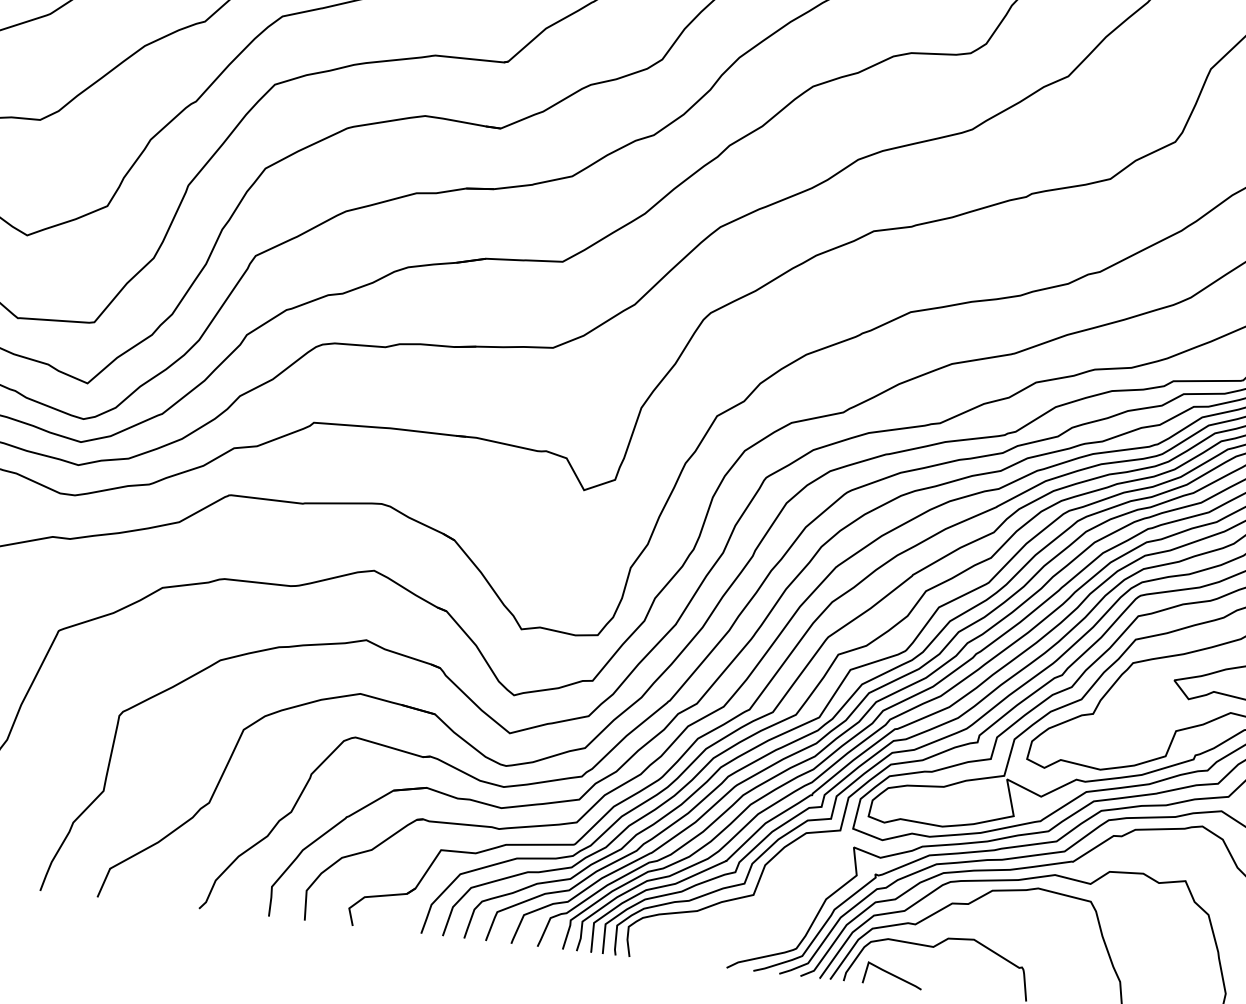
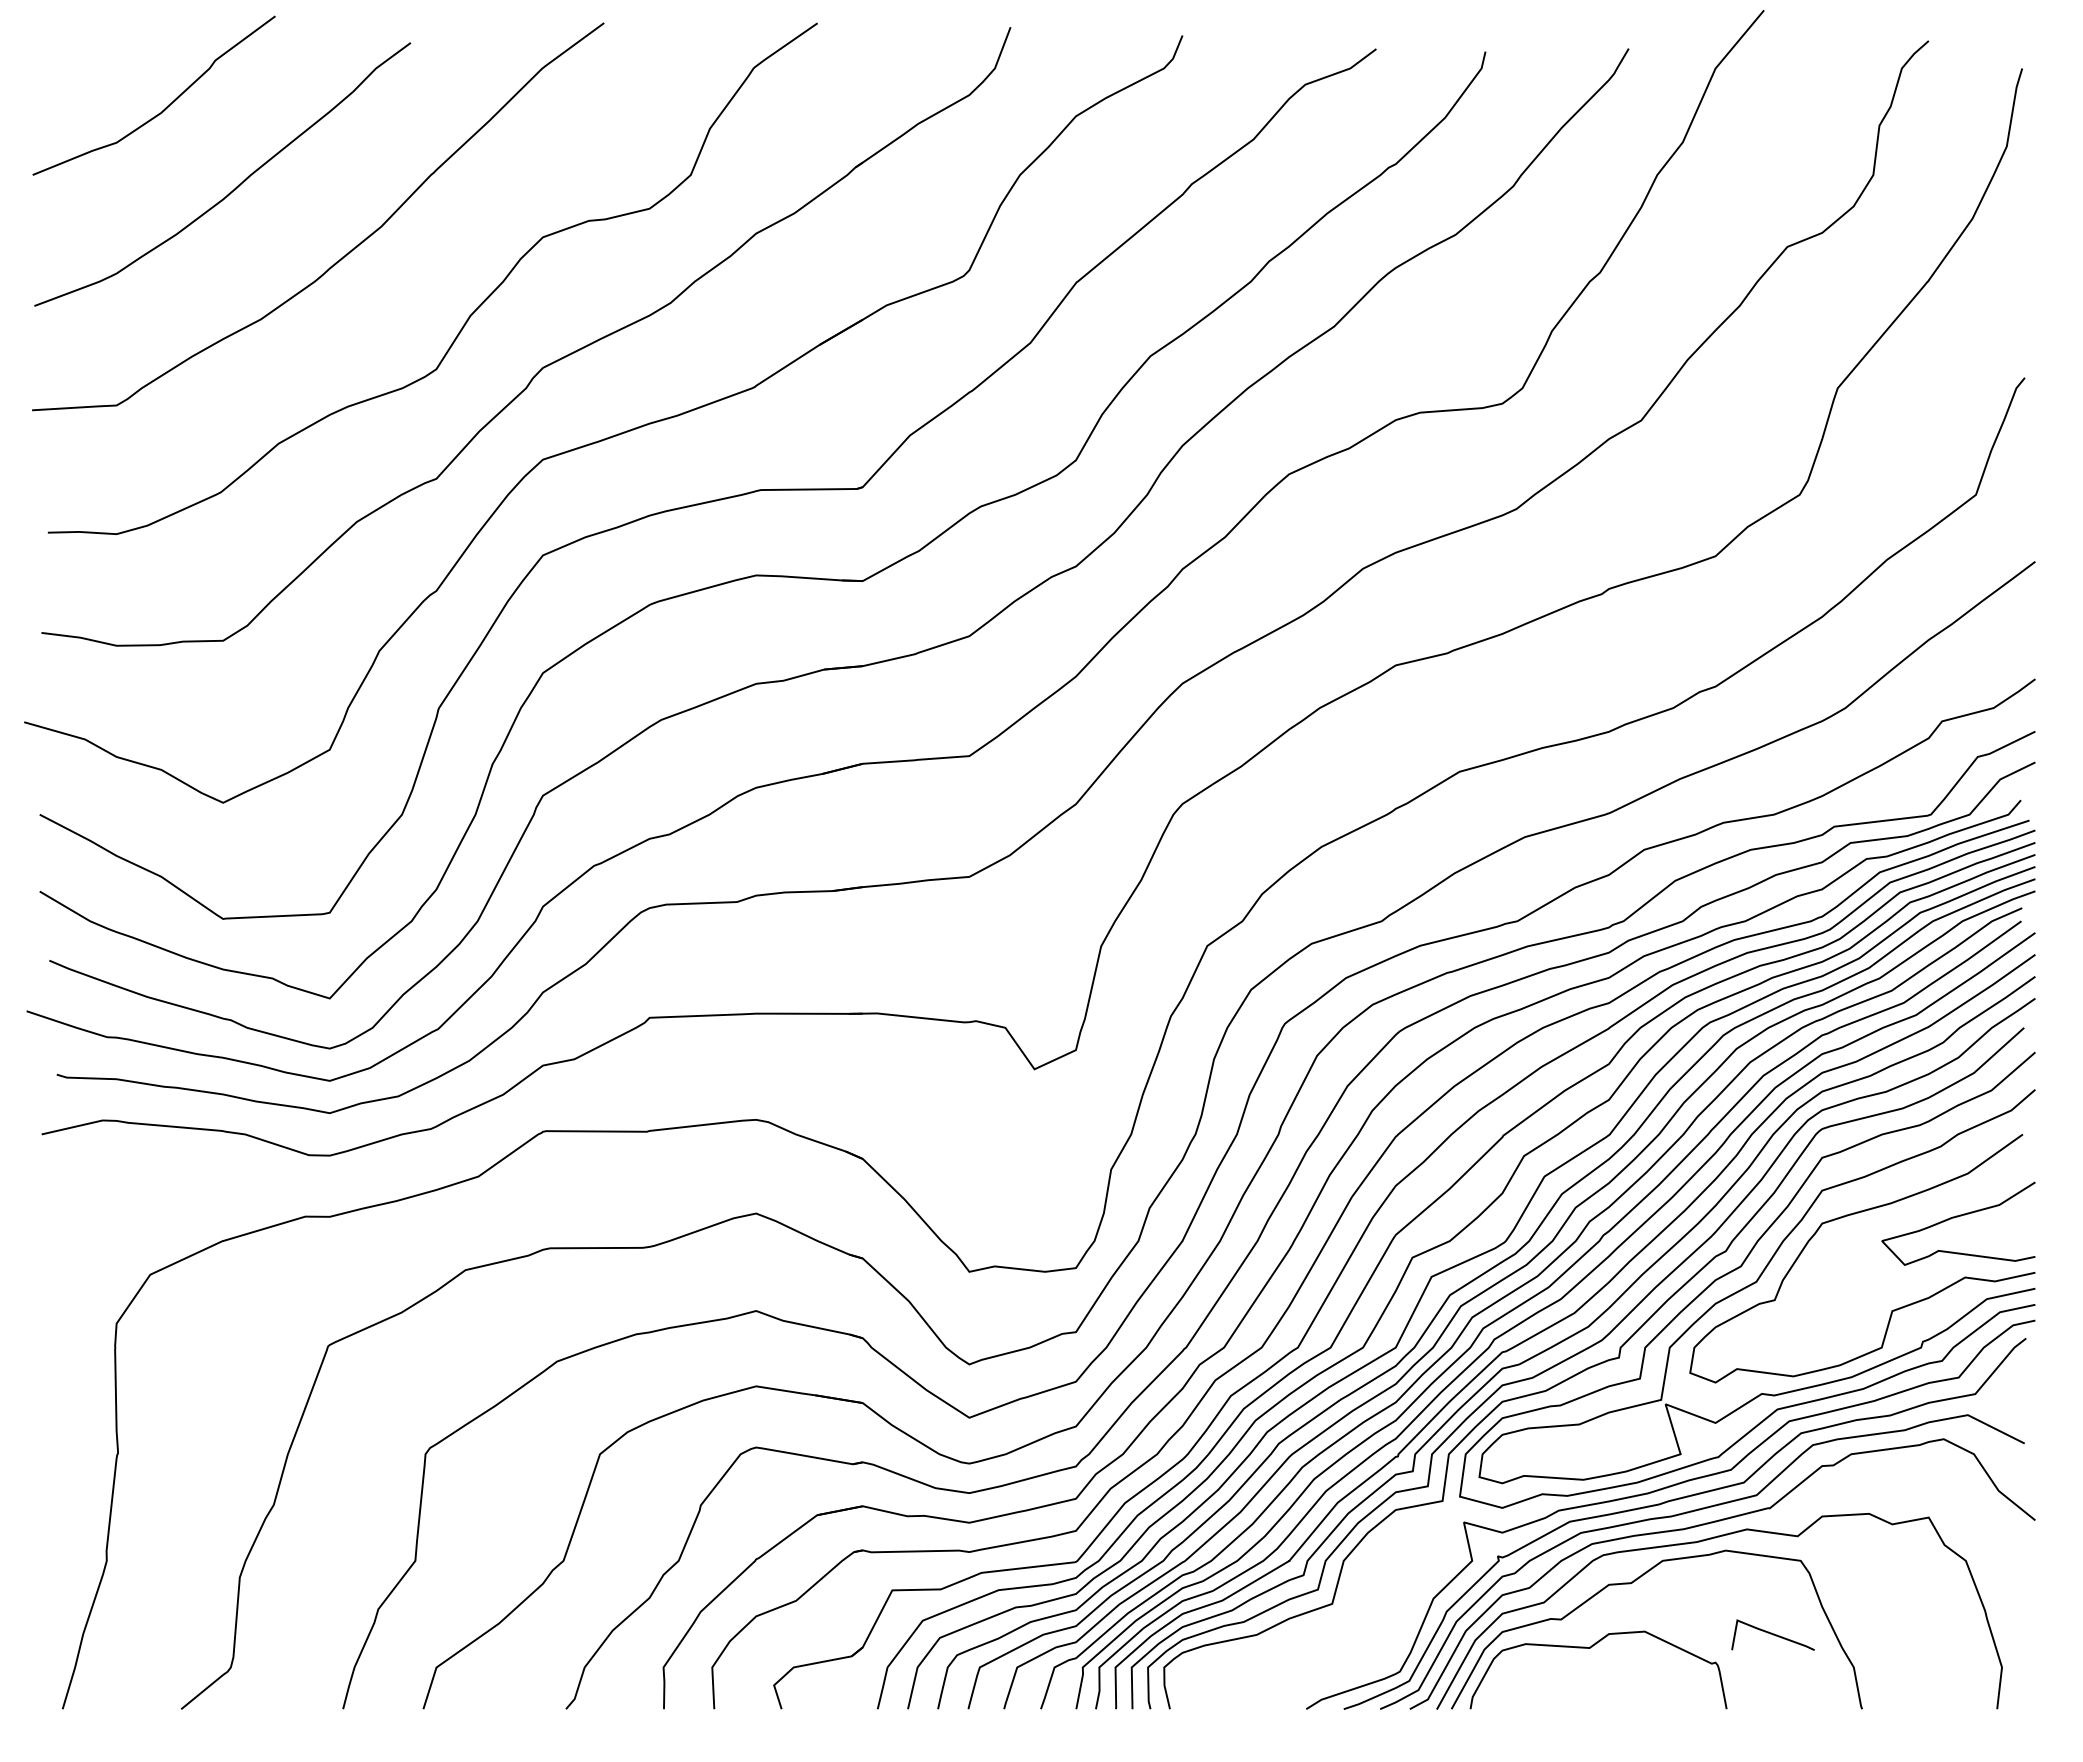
line: (892, 975) -> (1772, 1634), moved

